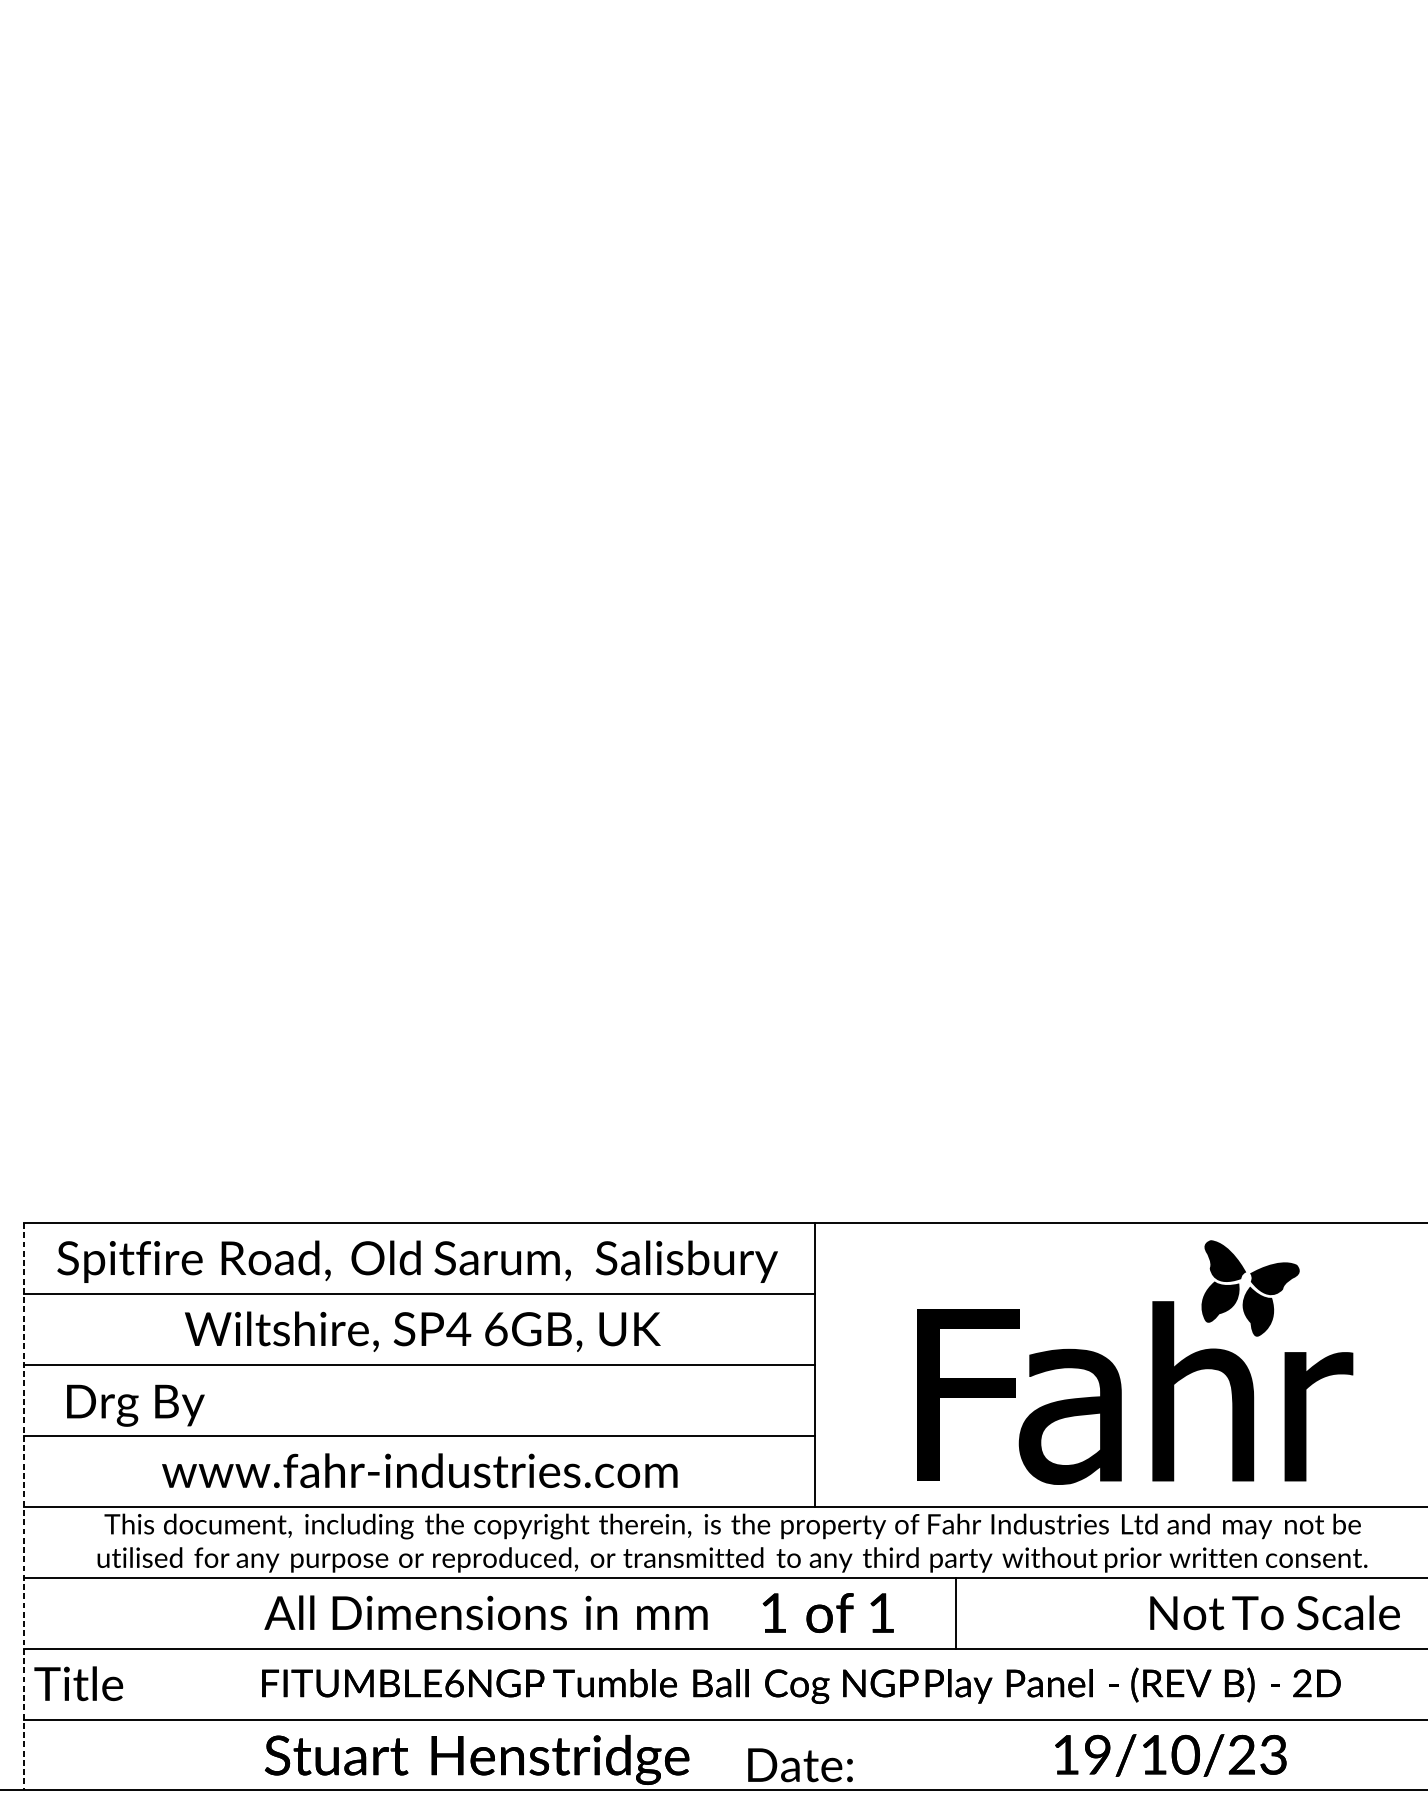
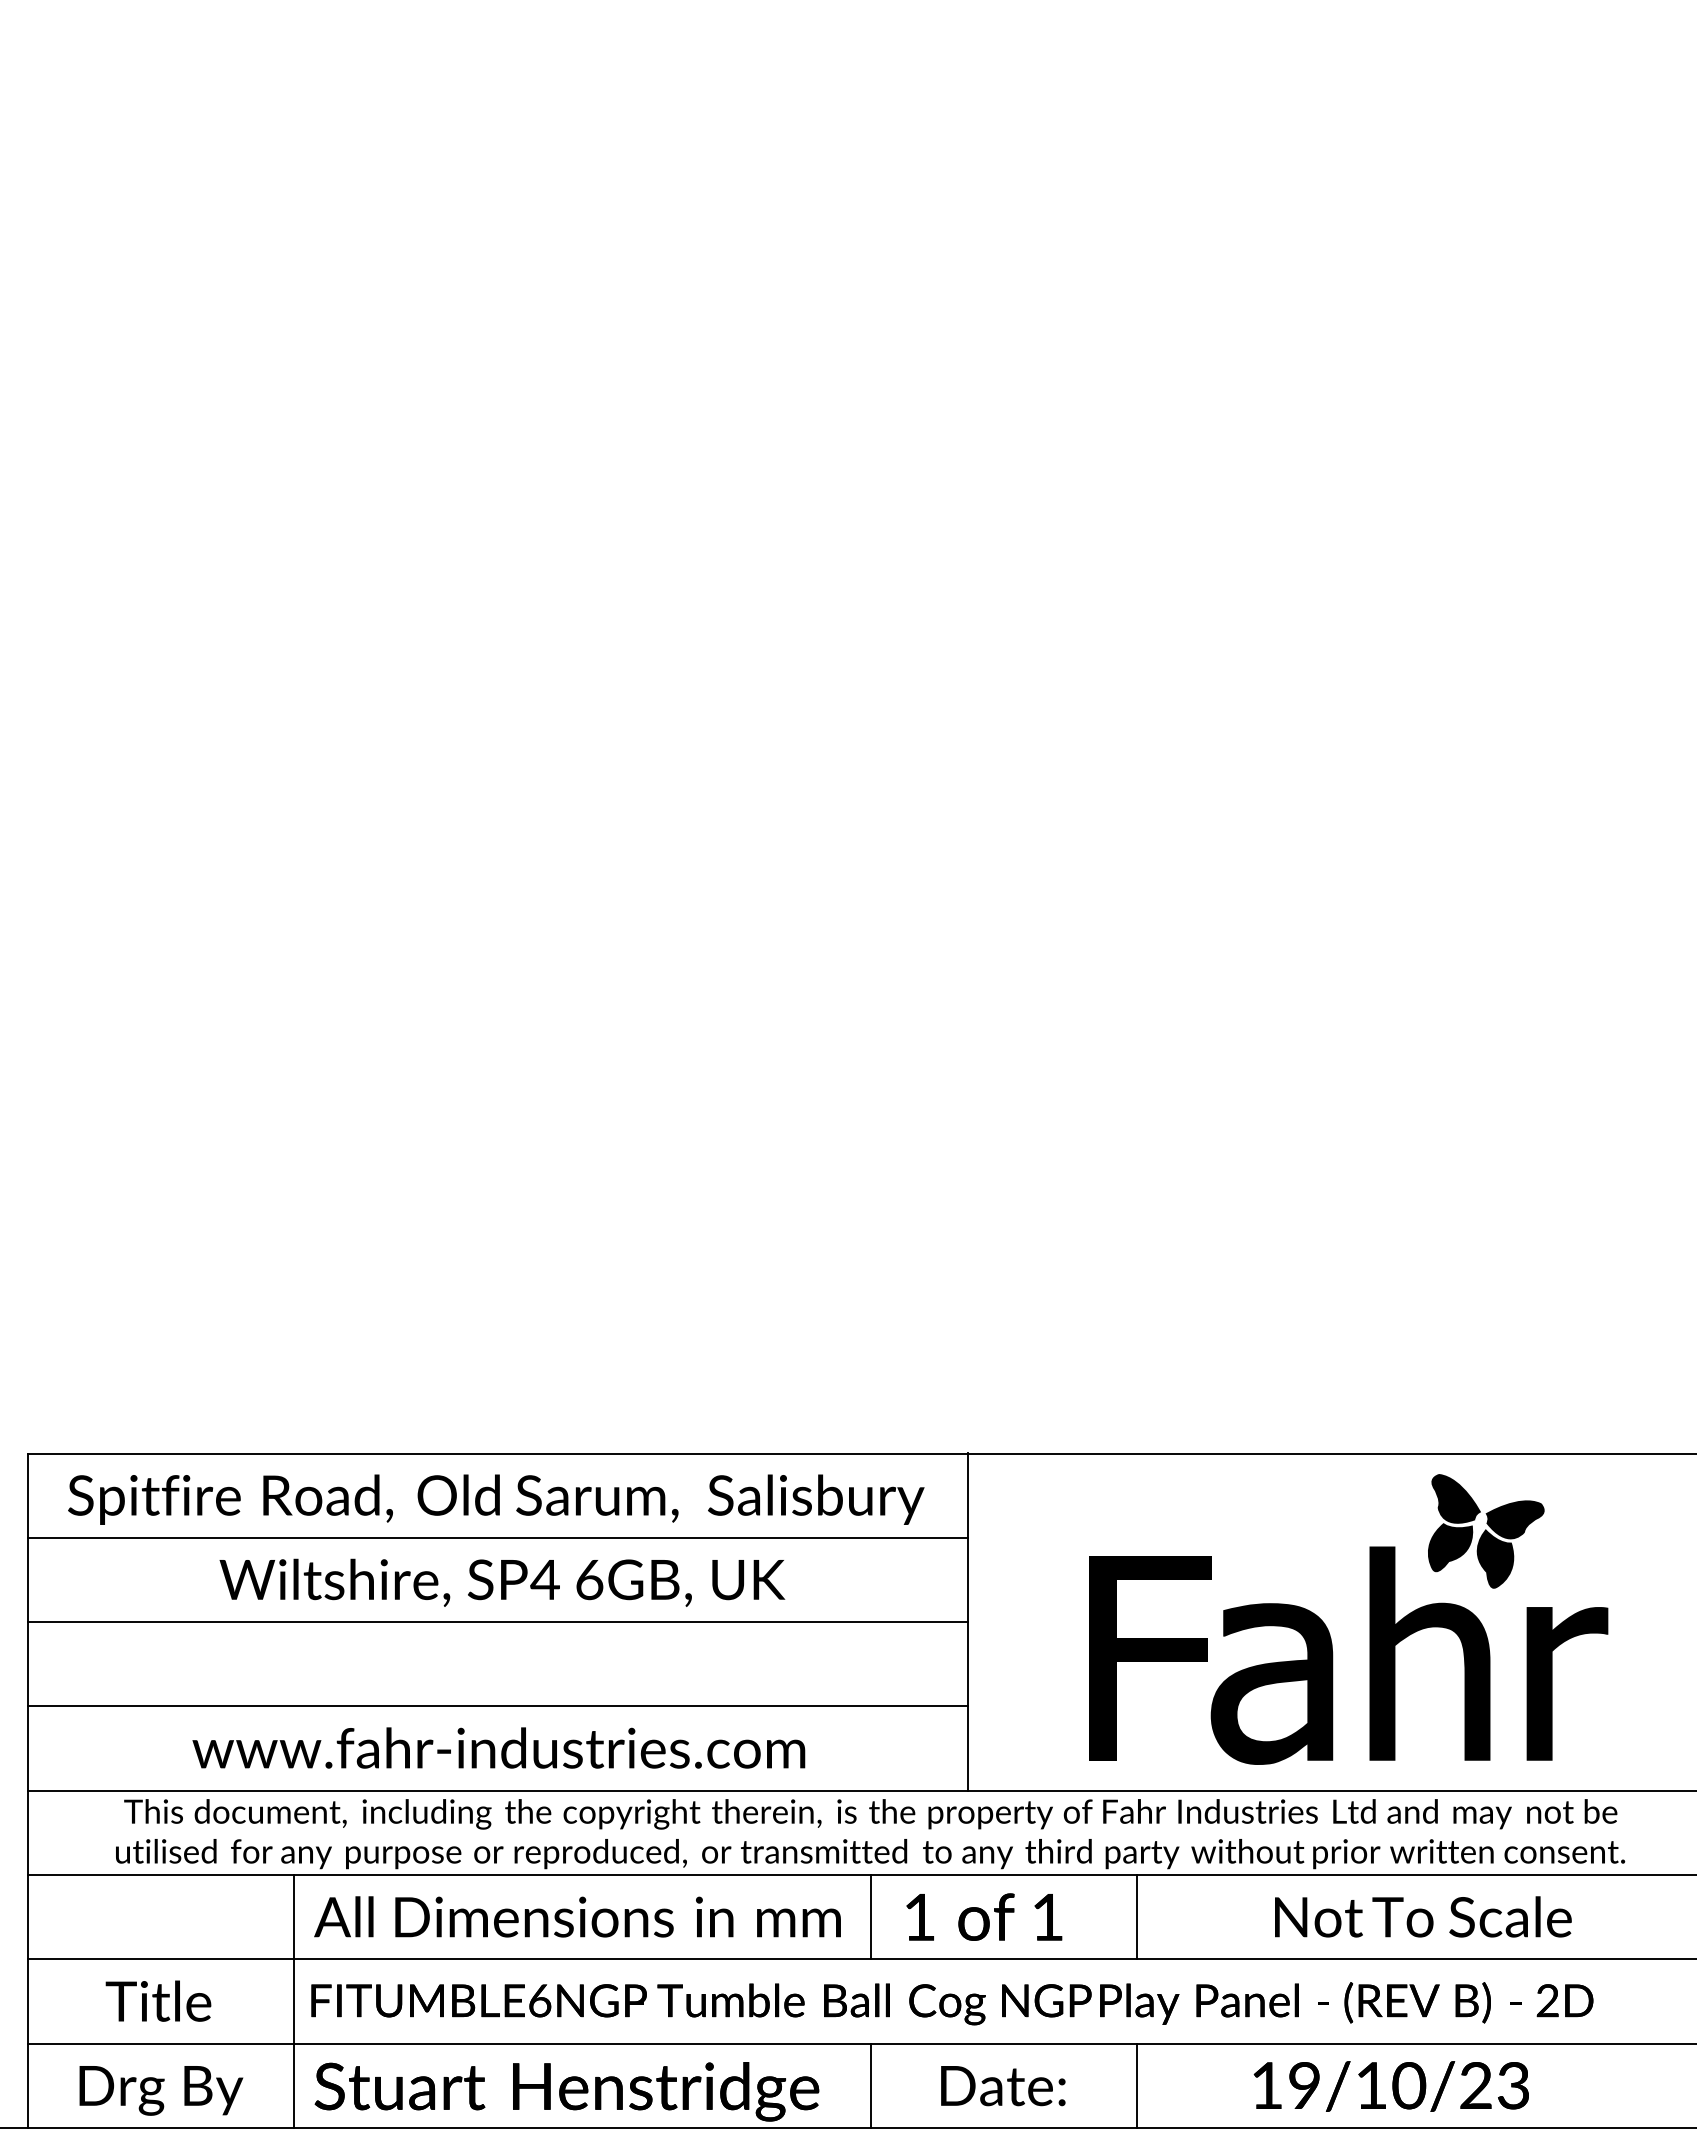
text: (135, 1405) -> (161, 2090), moved
line: (24, 1507) -> (28, 1791), dashed -> solid
text: (1275, 1612) -> (1423, 1916), moved
line: (733, 1613) -> (871, 1917), added
text: (78, 1683) -> (158, 2000), moved
line: (247, 1684) -> (293, 2001), added
line: (733, 1754) -> (871, 2085), added
line: (956, 1754) -> (1136, 2085), added
text: (800, 1765) -> (1003, 2086), moved

